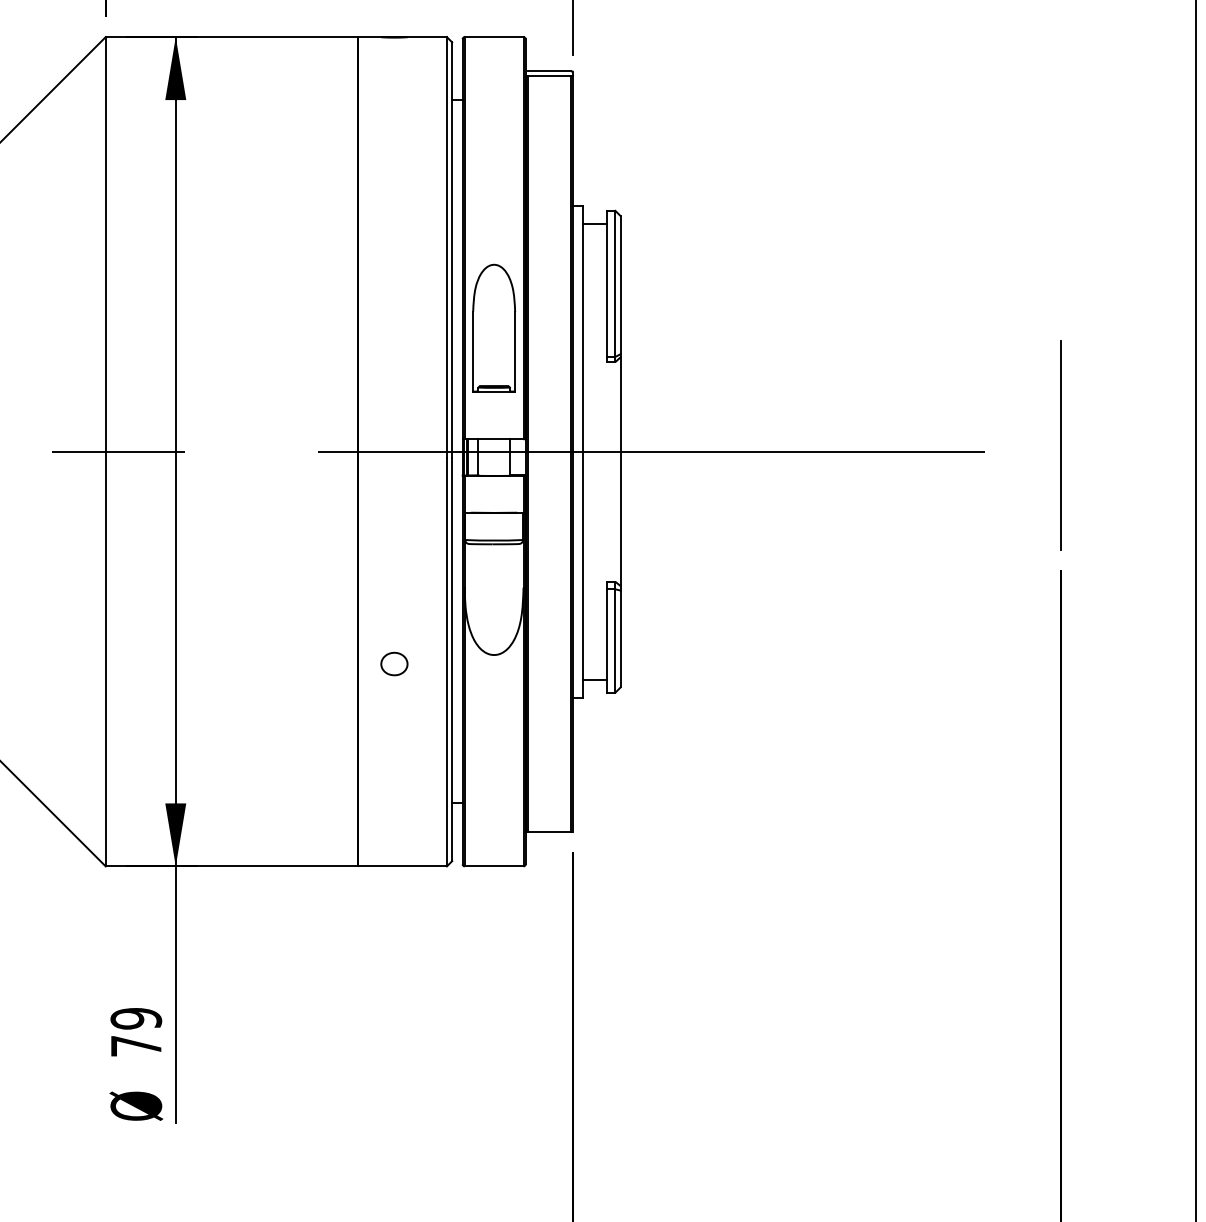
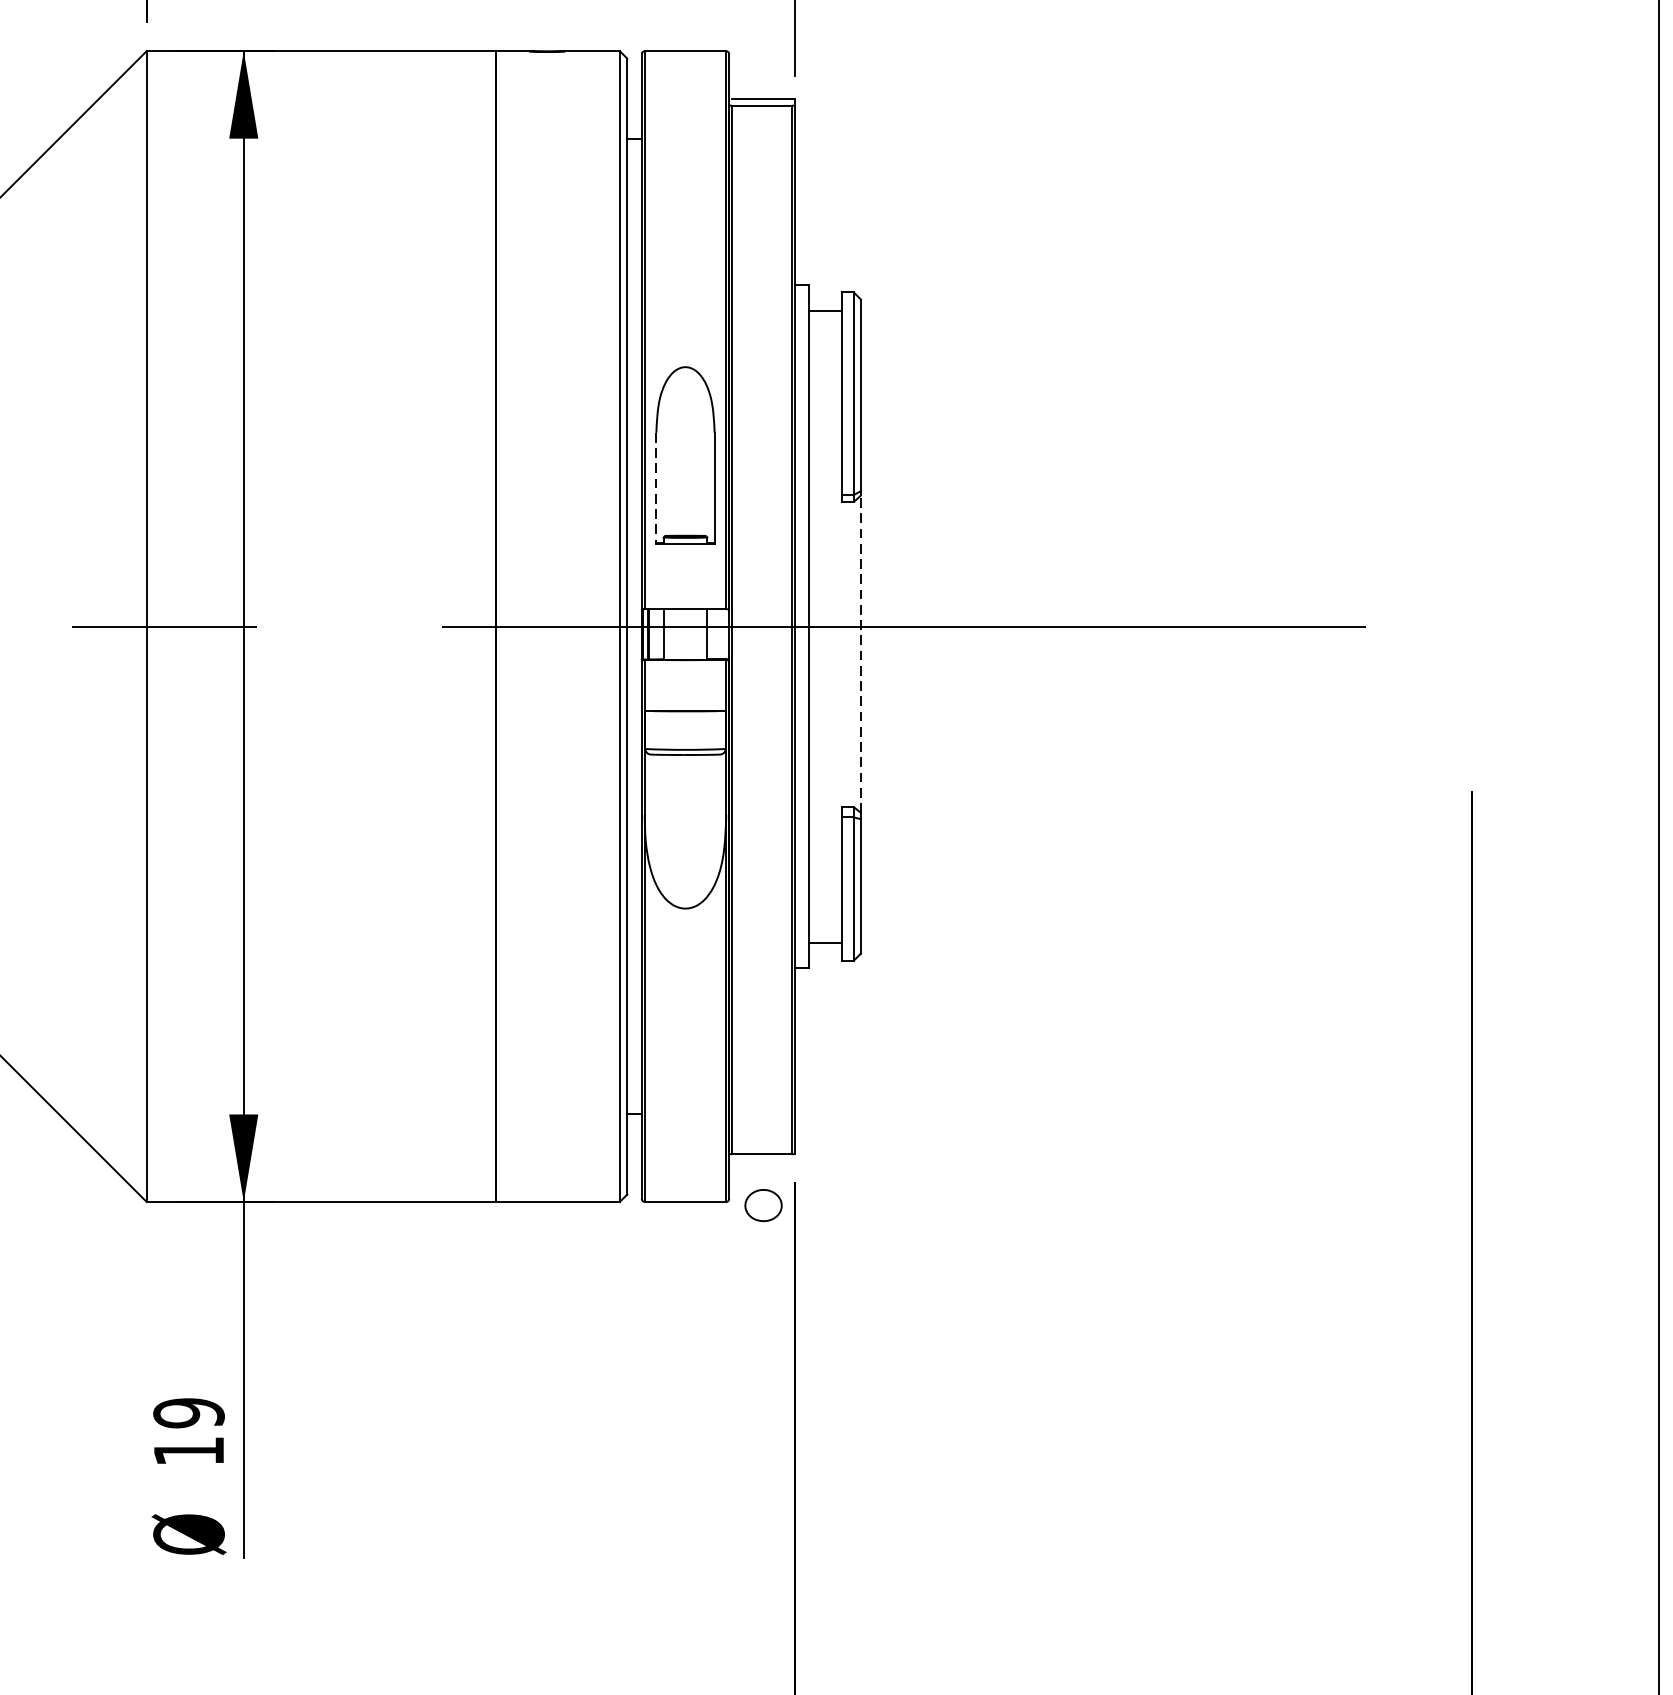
line: (473, 352) -> (656, 488), solid -> dashed
line: (1061, 445) -> (1472, 617), removed
line: (620, 471) -> (860, 653), solid -> dashed
part: (394, 663) -> (763, 1204), moved
text: (136, 1046) -> (189, 1451), 79 -> 19

